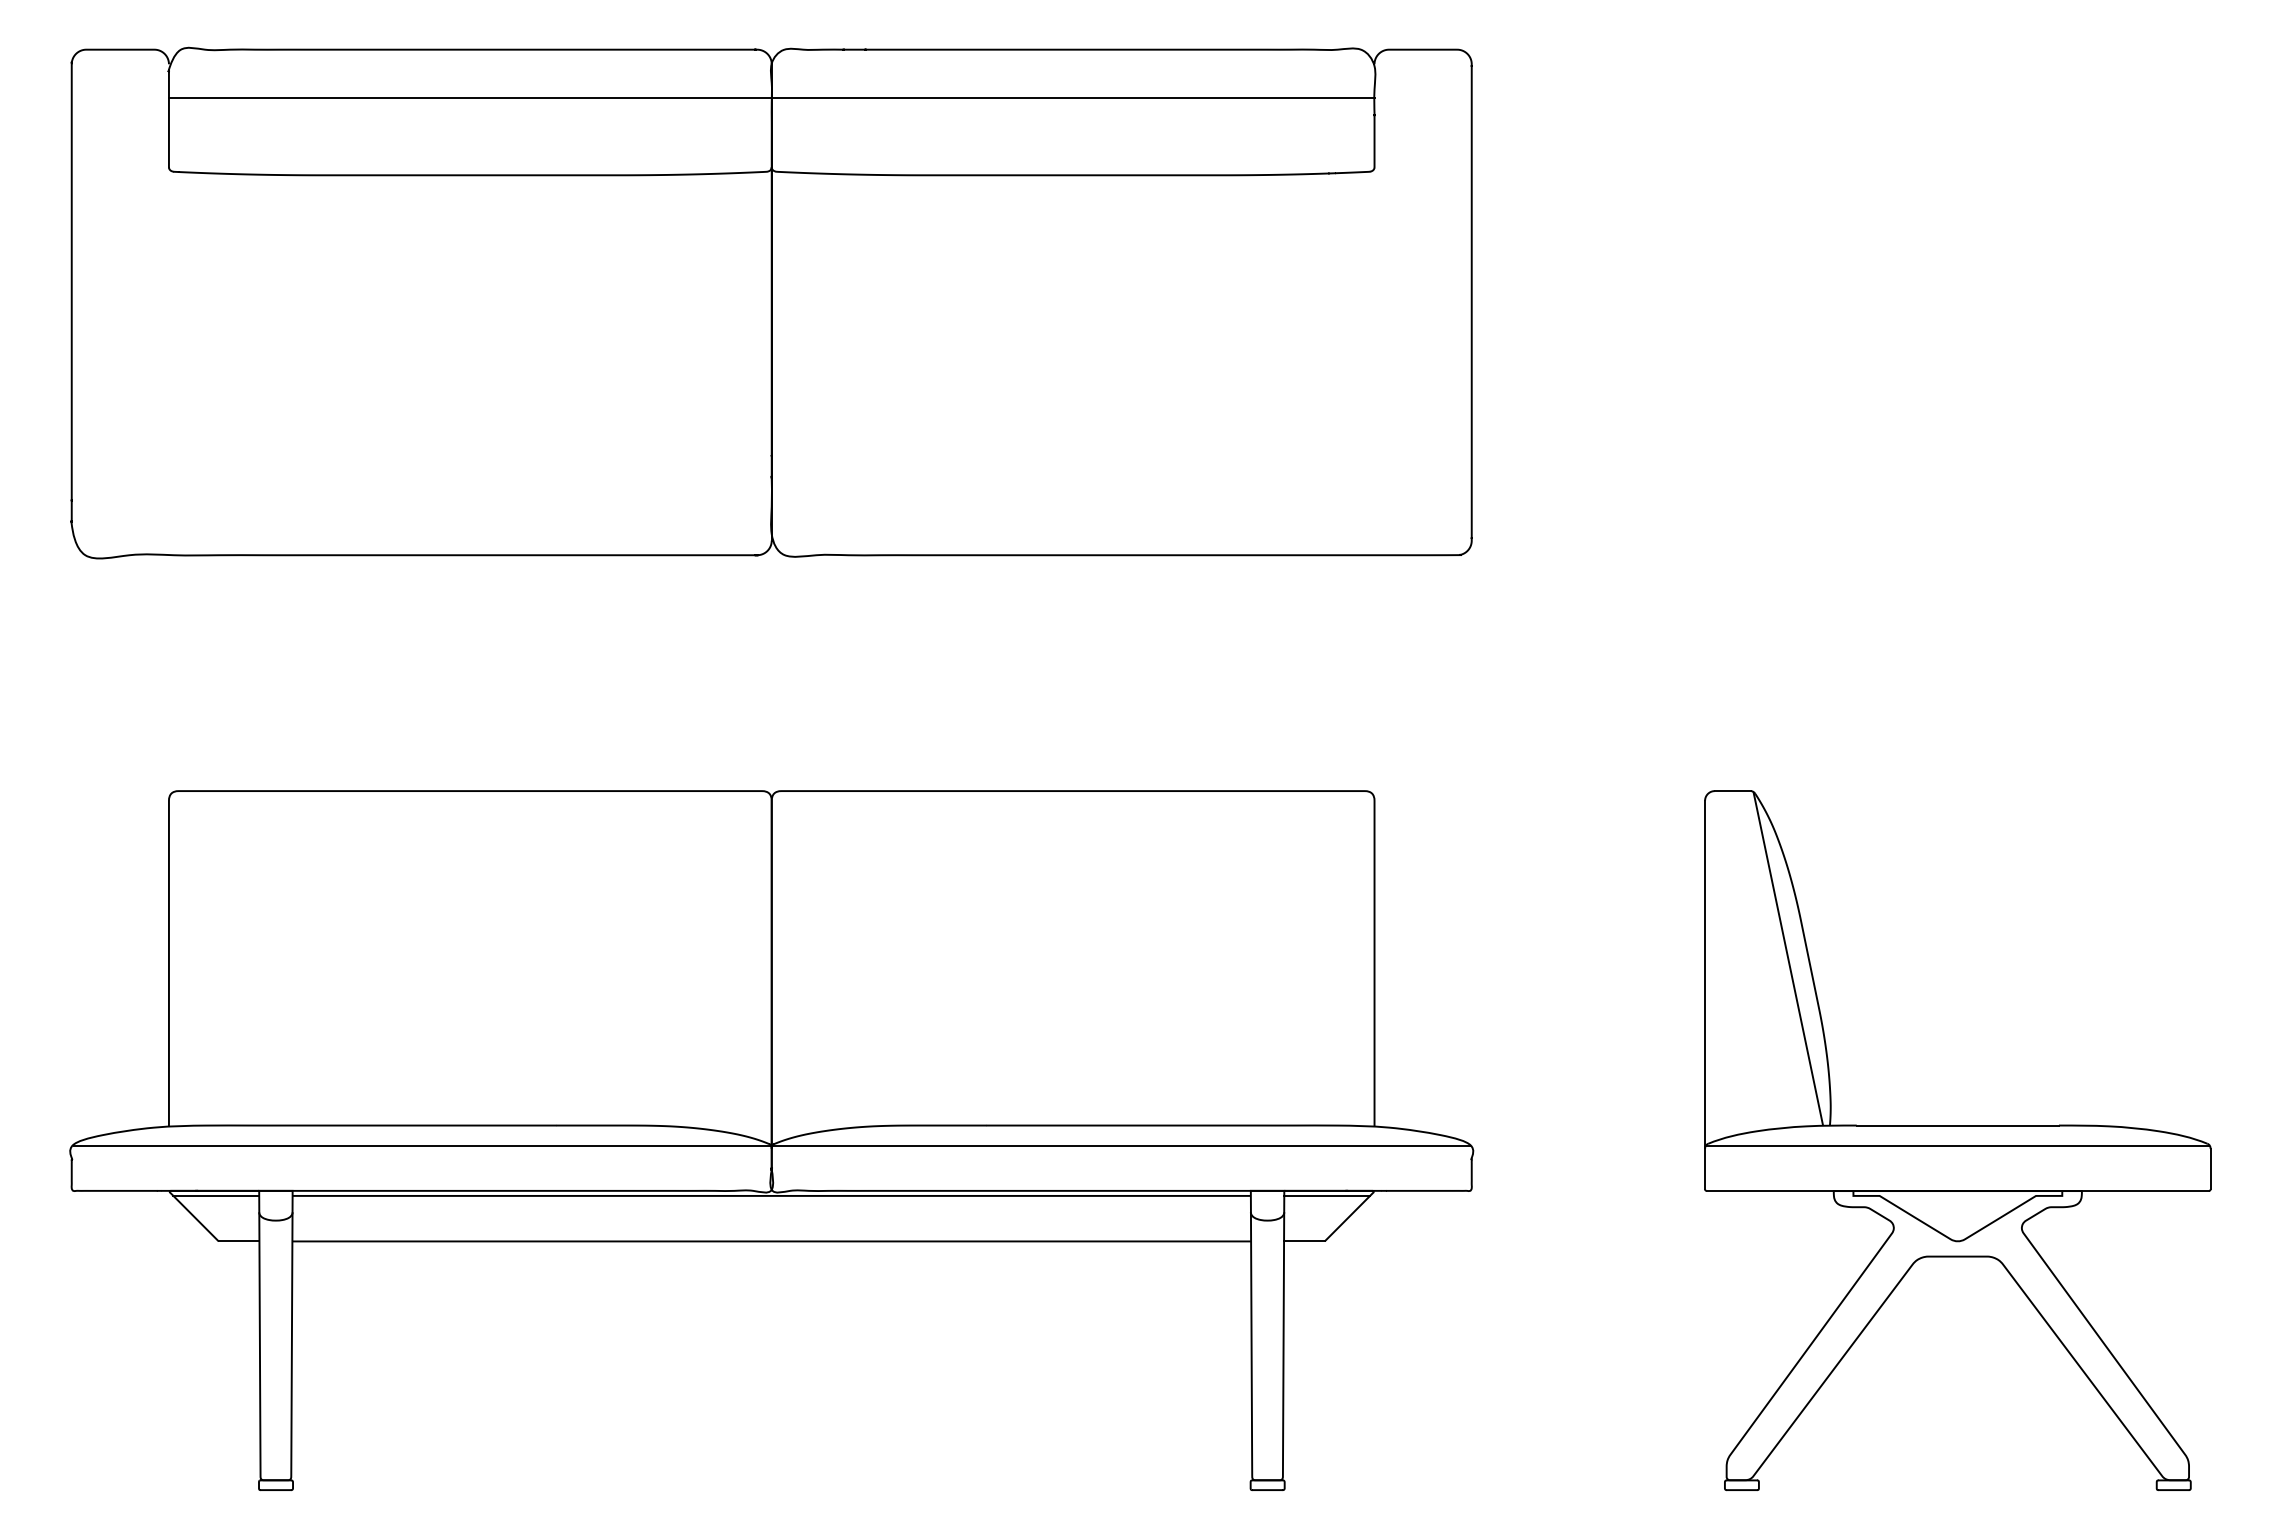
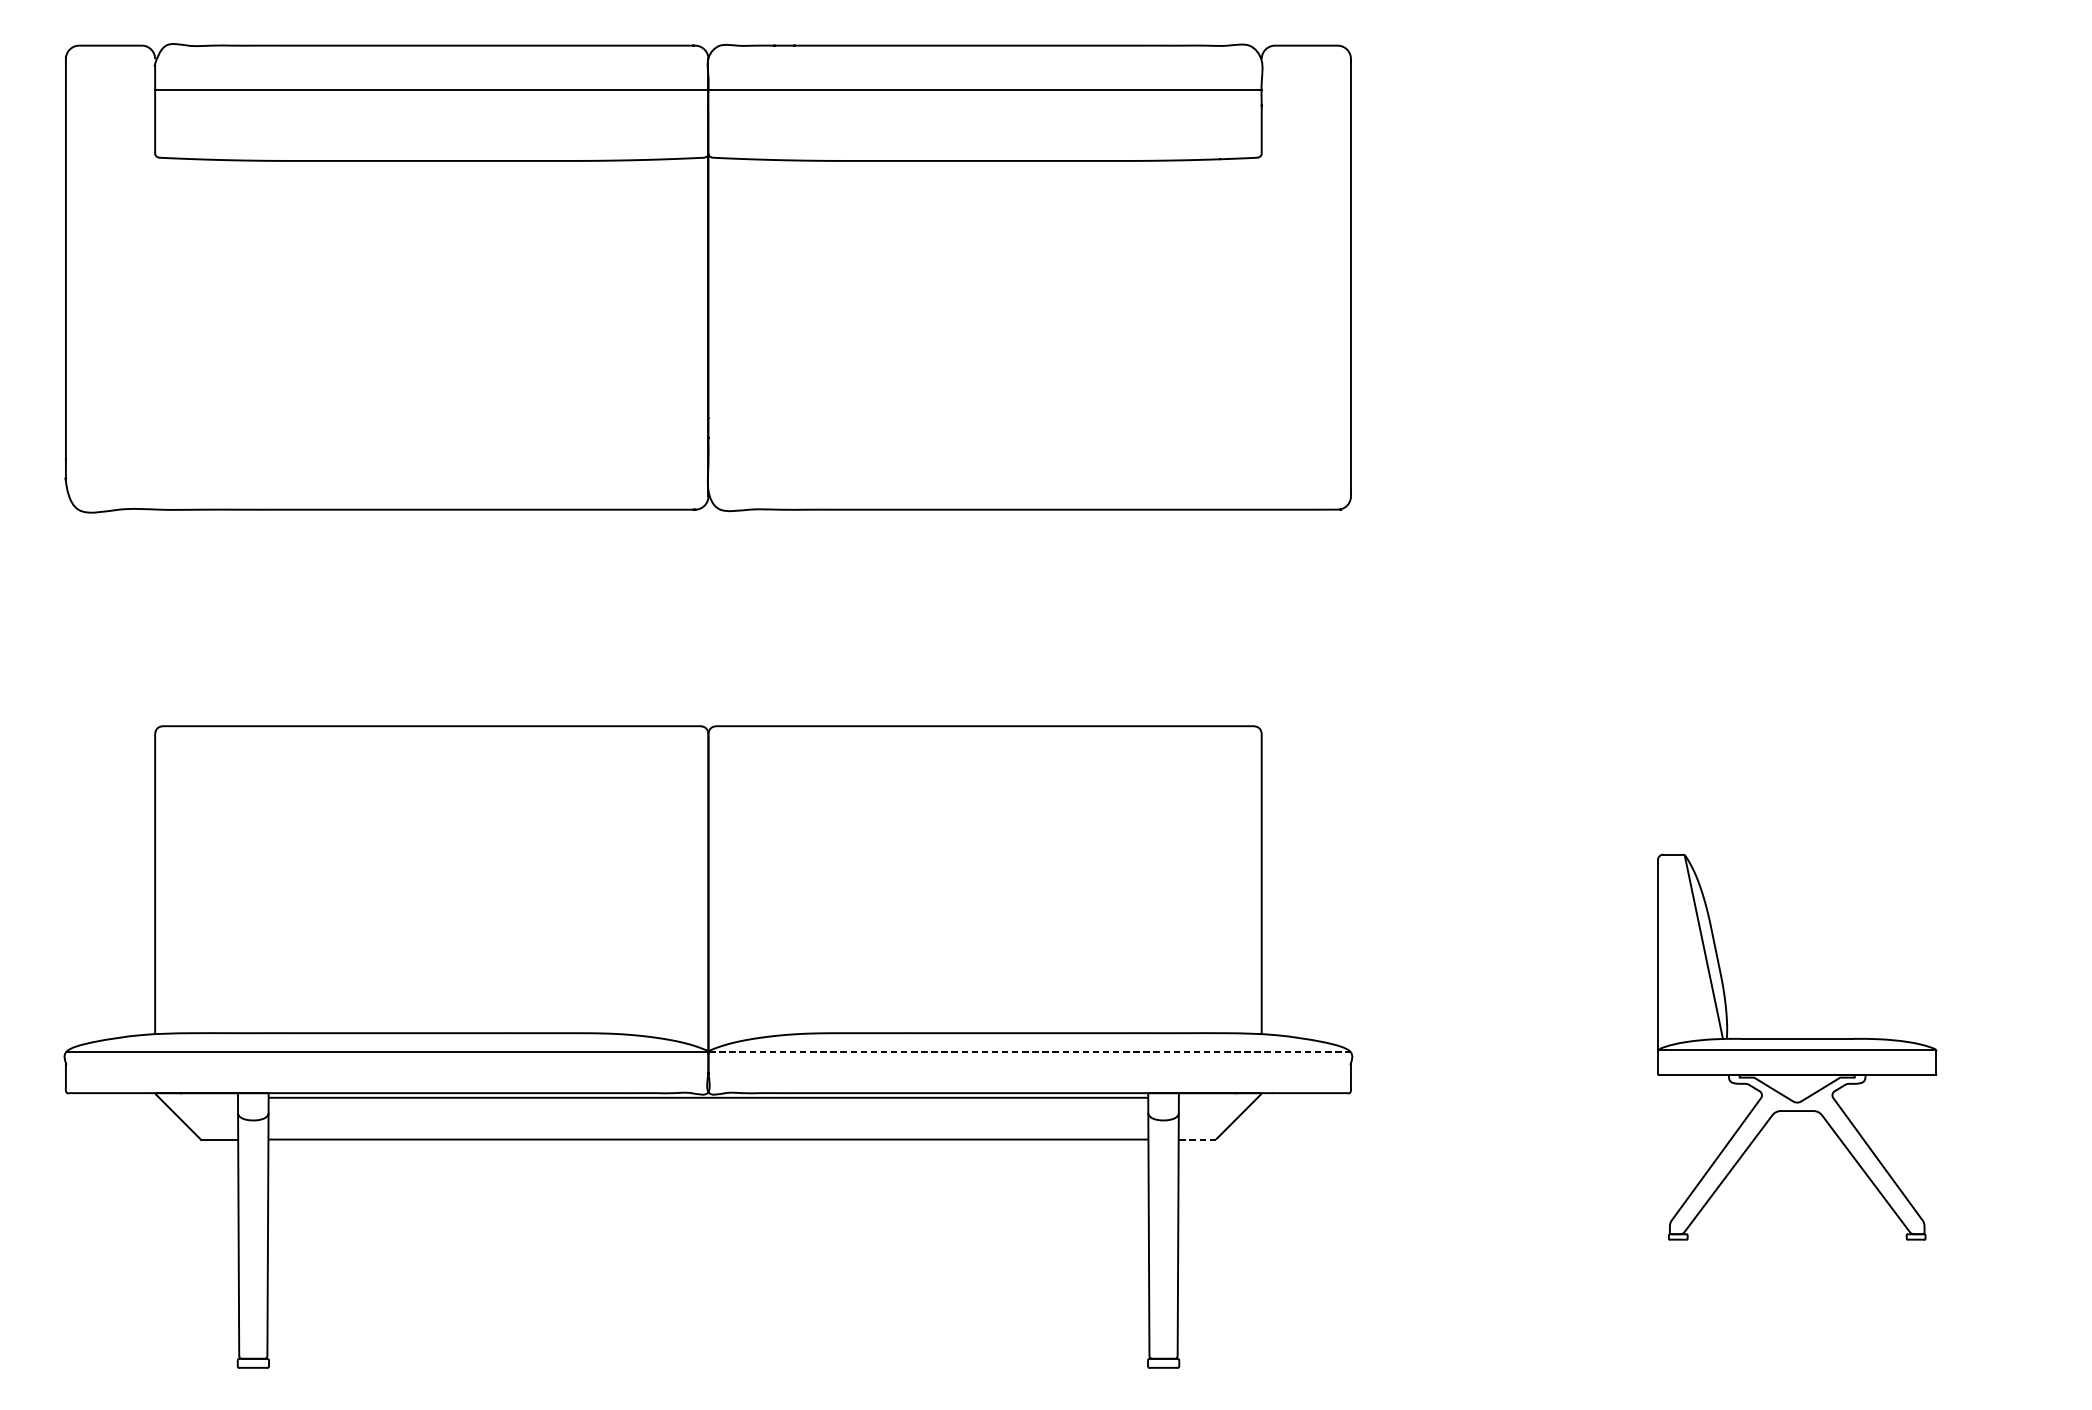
part: (1957, 1140) -> (1796, 1046), size x0.6
line: (1122, 1145) -> (1030, 1051), solid -> dashed
line: (216, 1195) -> (198, 1097), removed
line: (1327, 1195) -> (1218, 1097), removed
line: (1303, 1241) -> (1196, 1139), solid -> dashed

